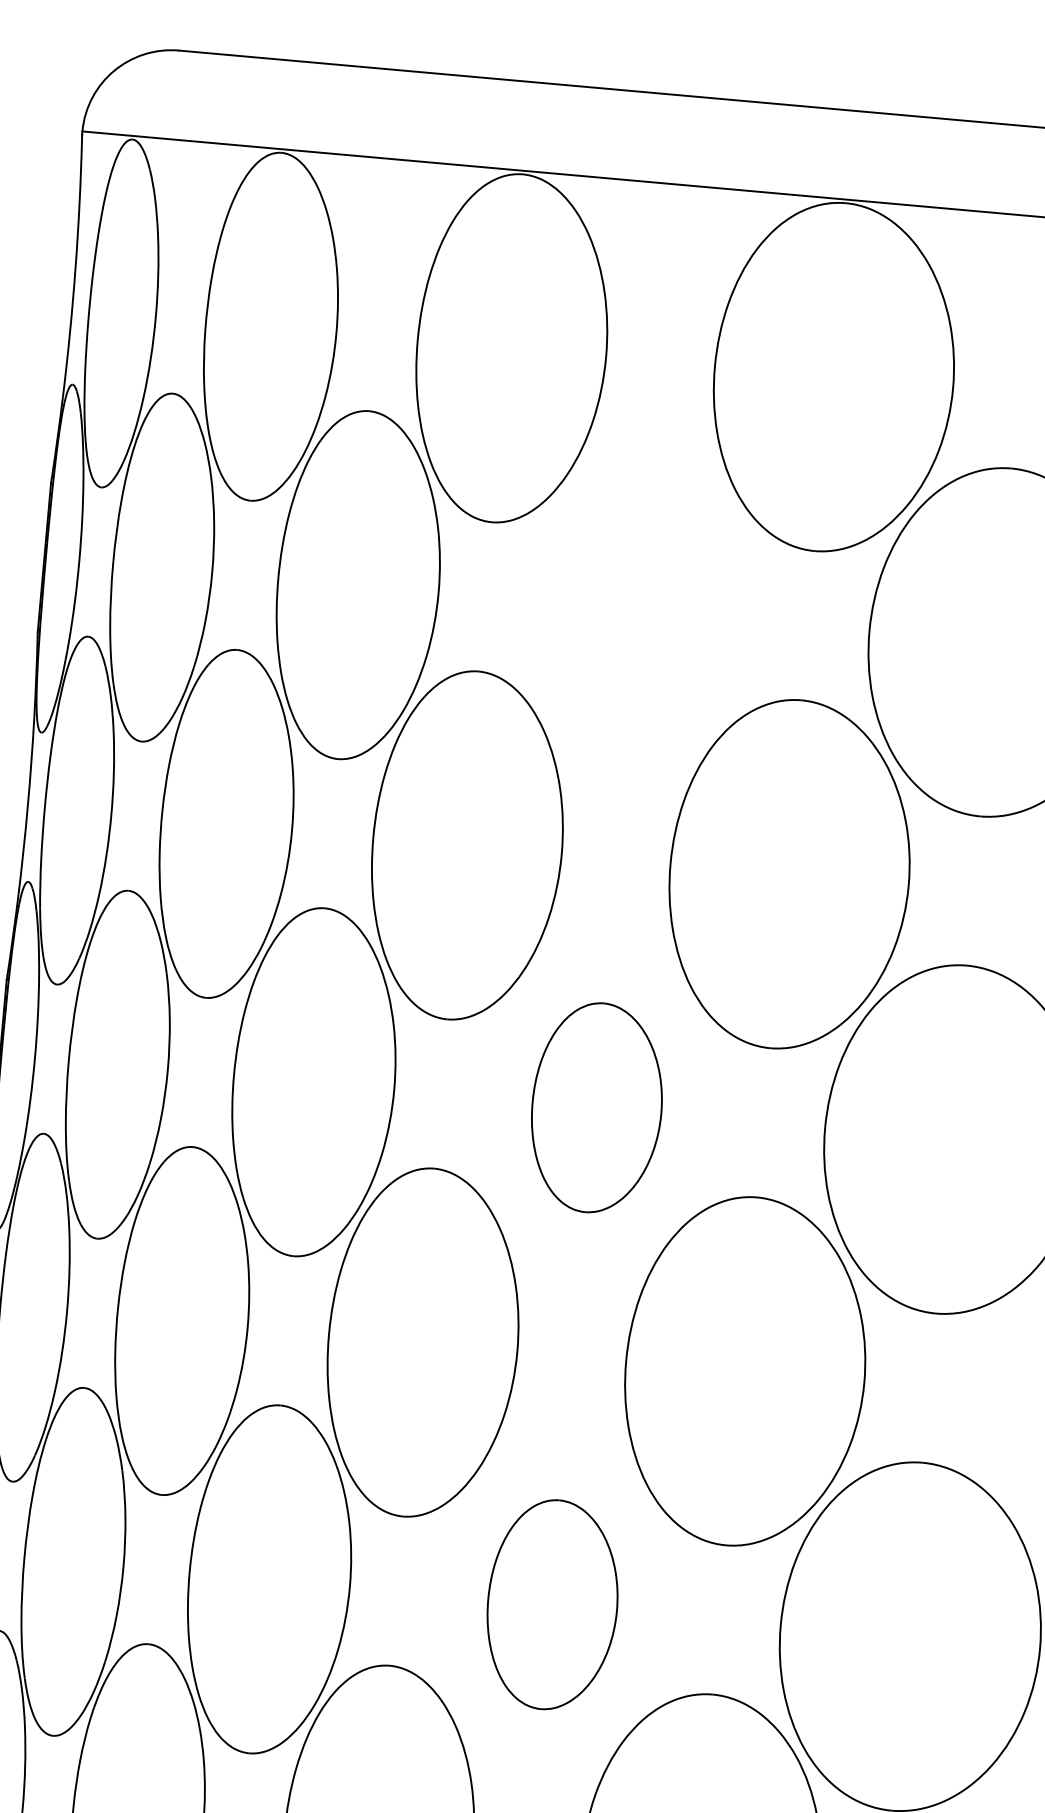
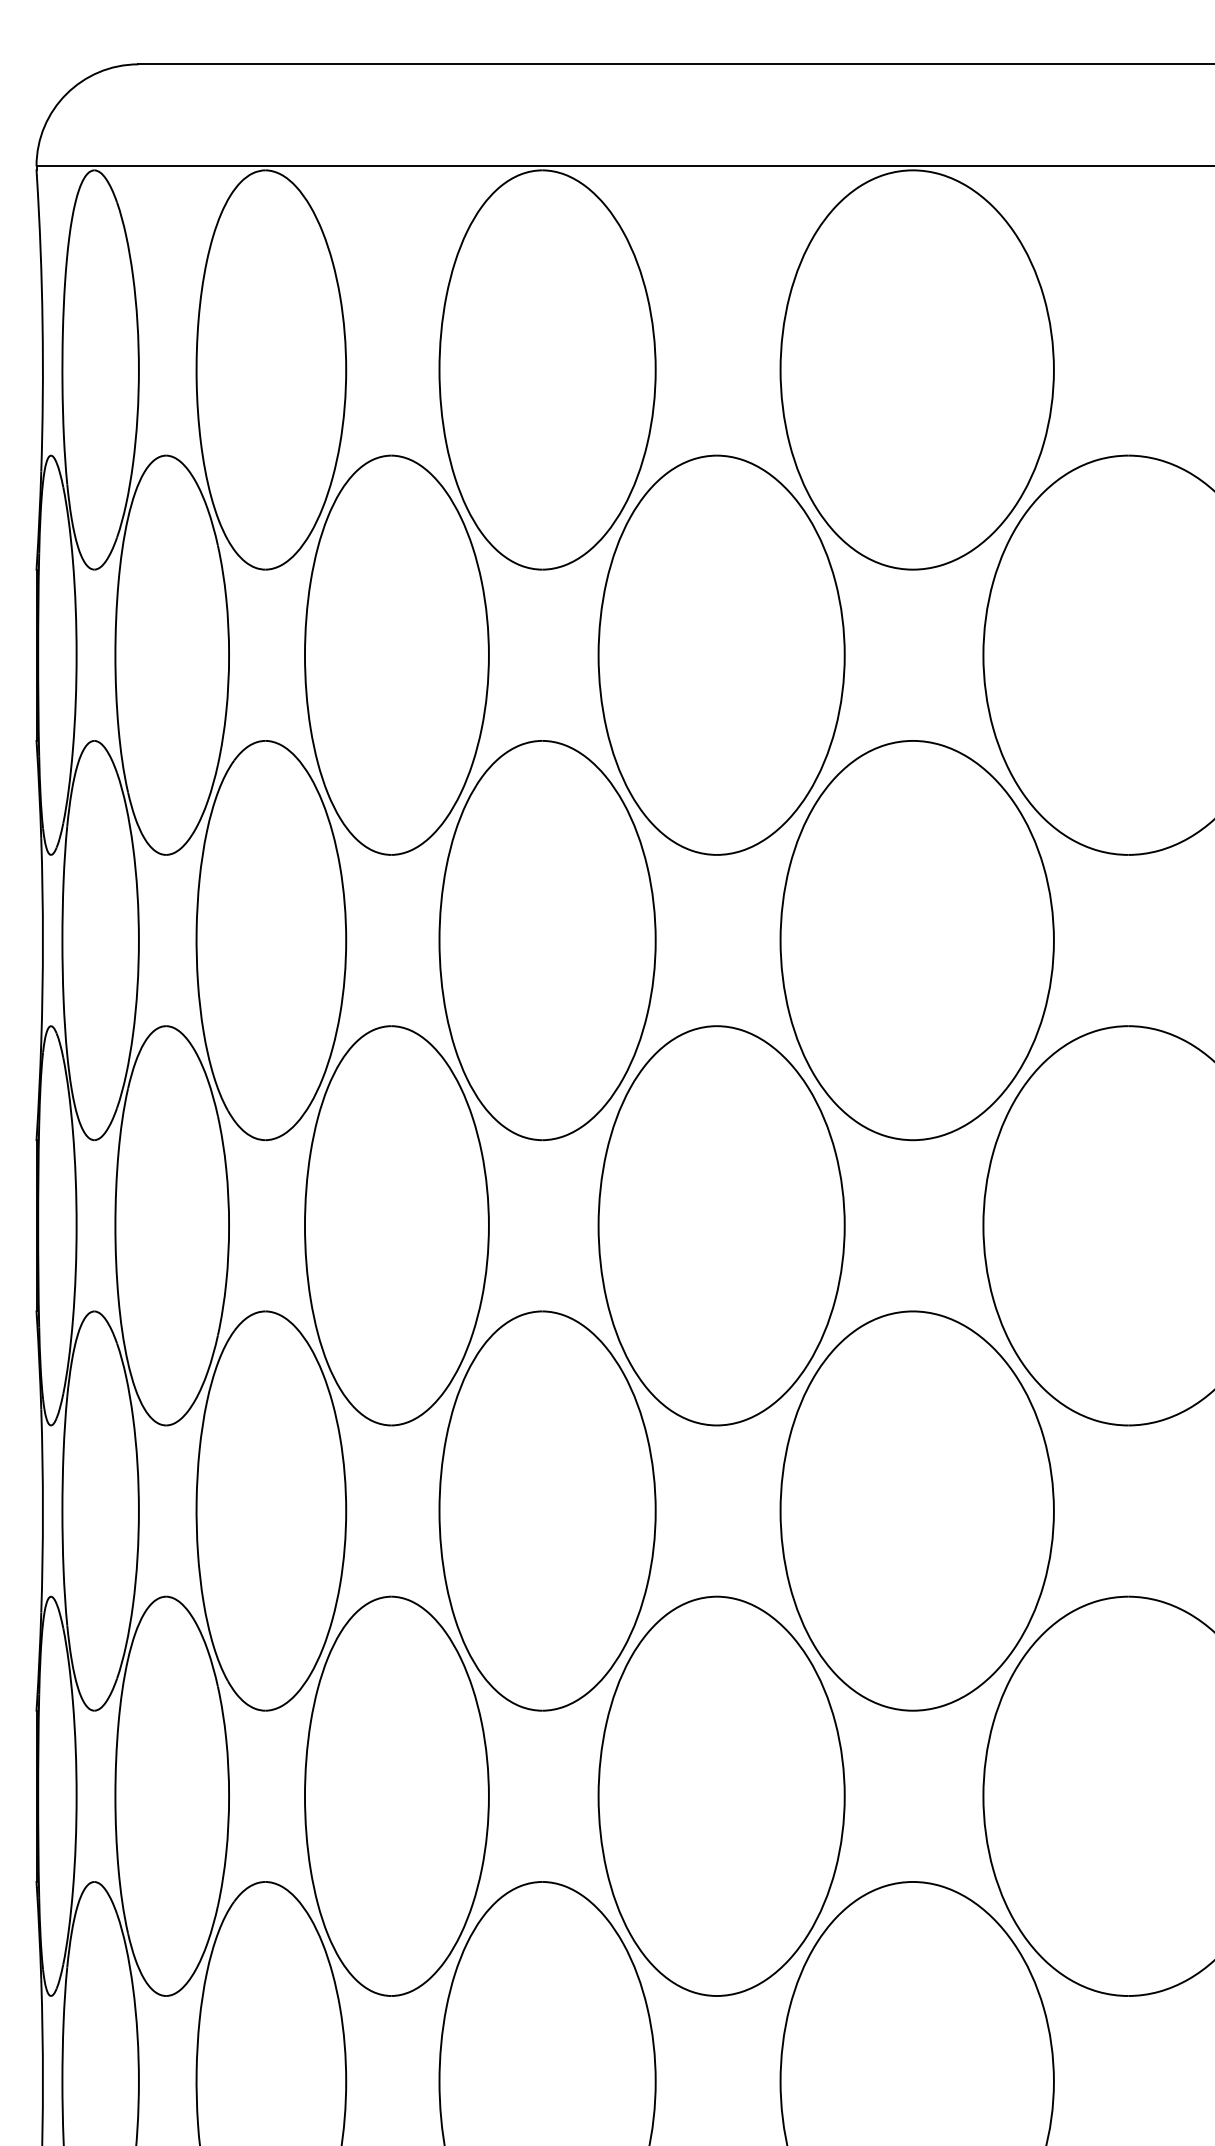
part: (641, 610) -> (721, 654), added
part: (596, 1107) -> (721, 1225), size x1.67
part: (552, 1604) -> (721, 1795), size x1.67

